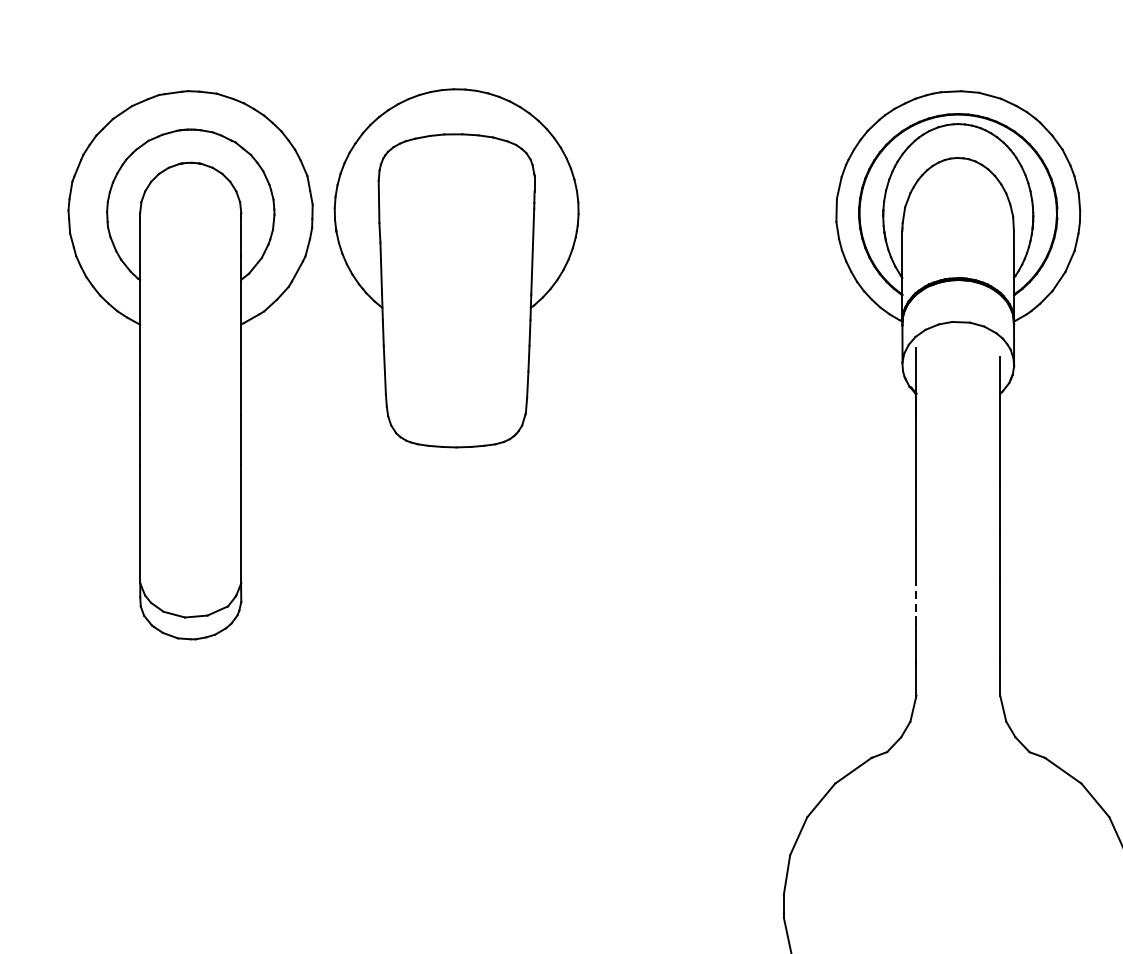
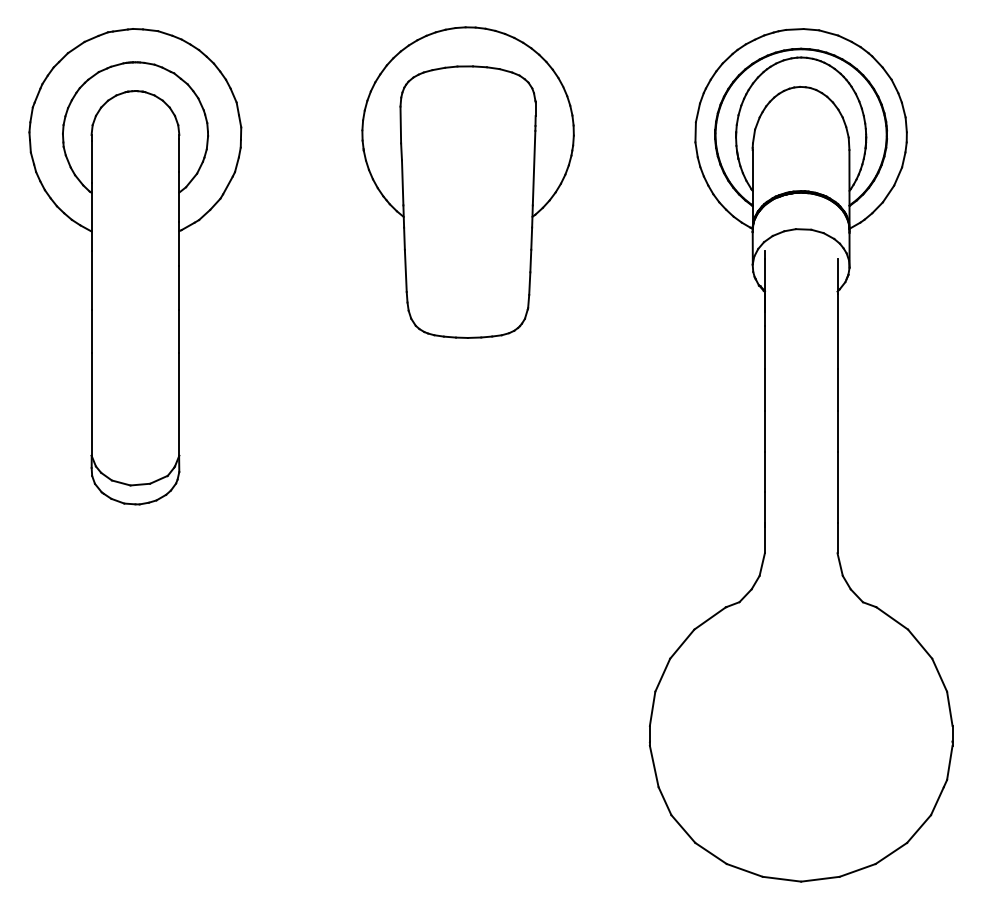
part: (455, 268) -> (467, 182), moved
line: (916, 602) -> (764, 472), dashed -> solid

